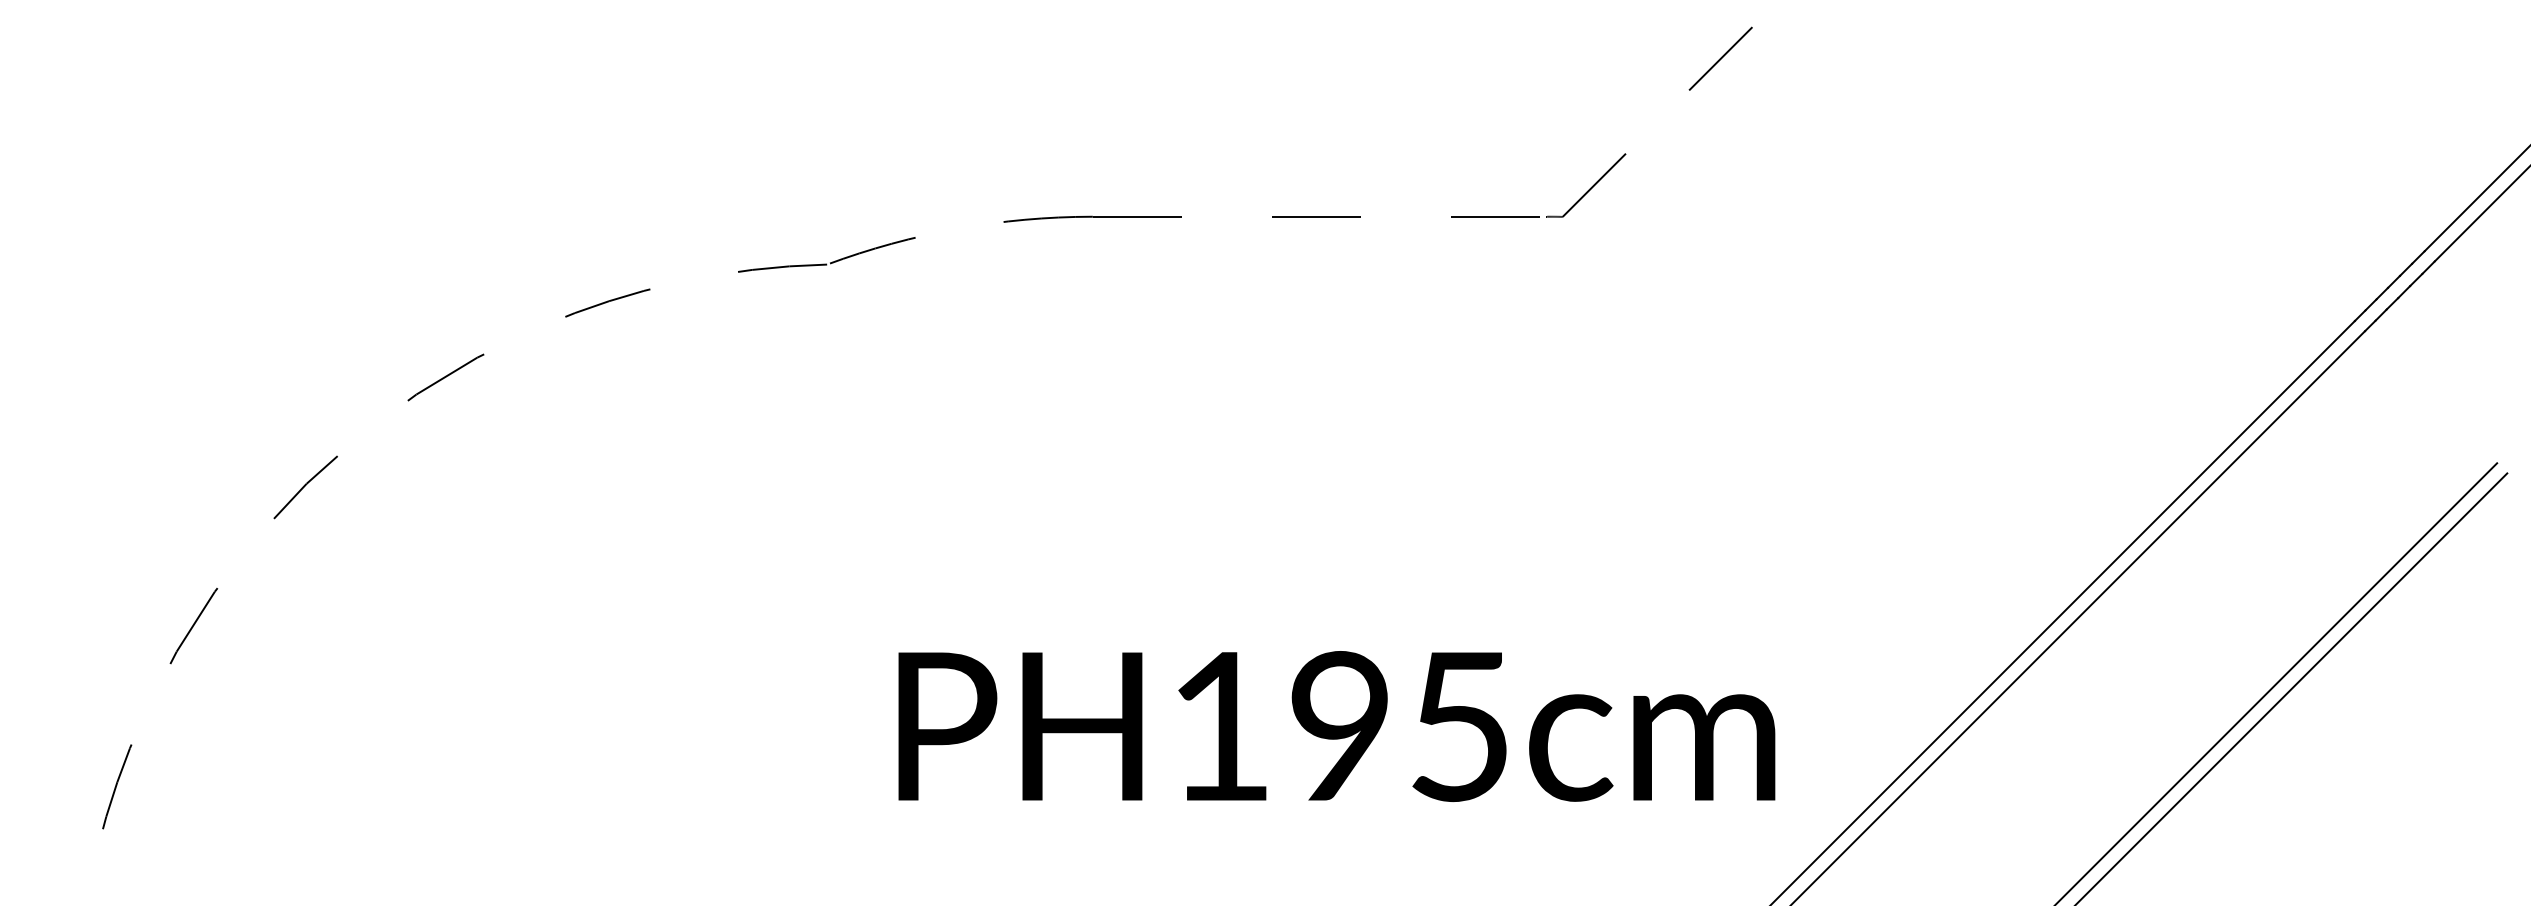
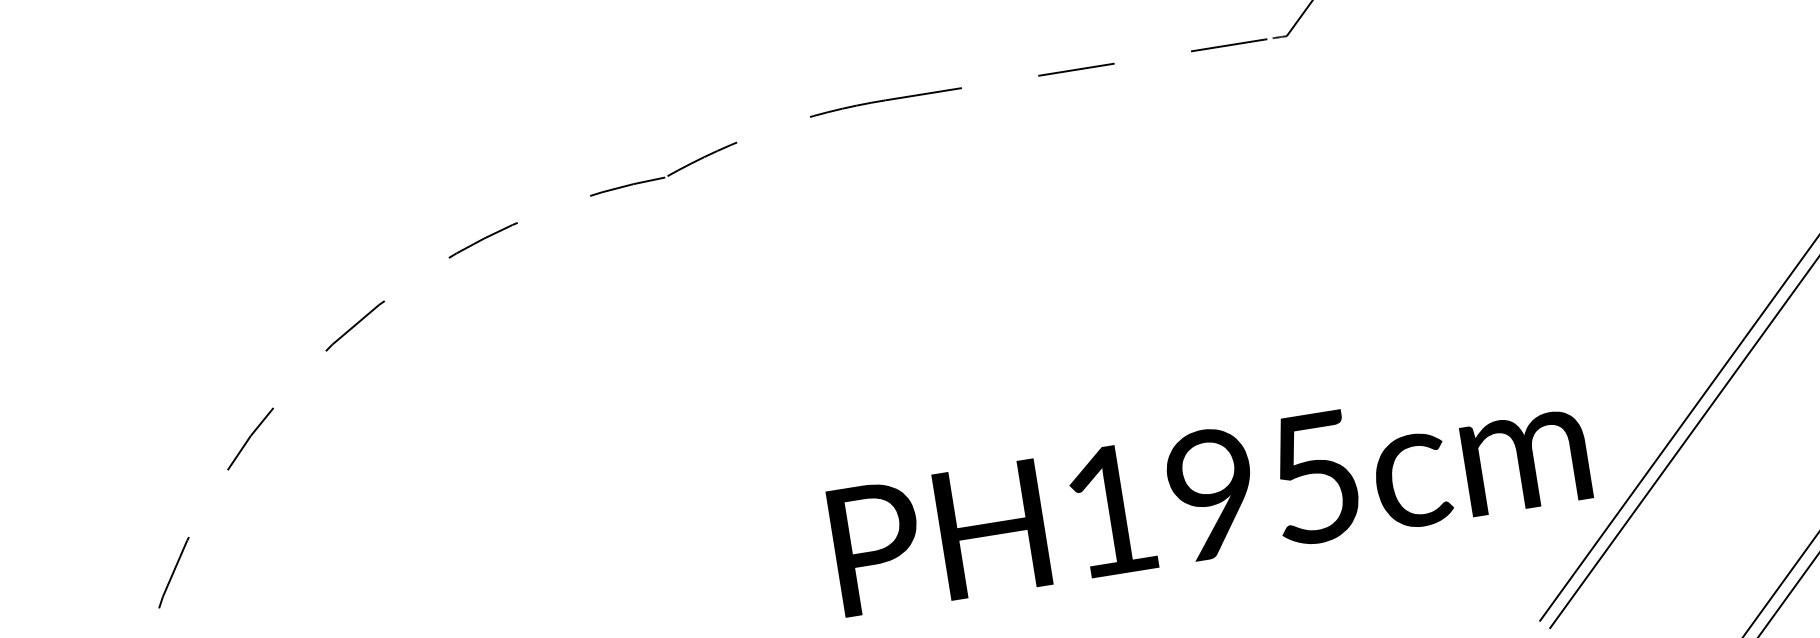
text: (1336, 726) -> (1209, 494), moved

